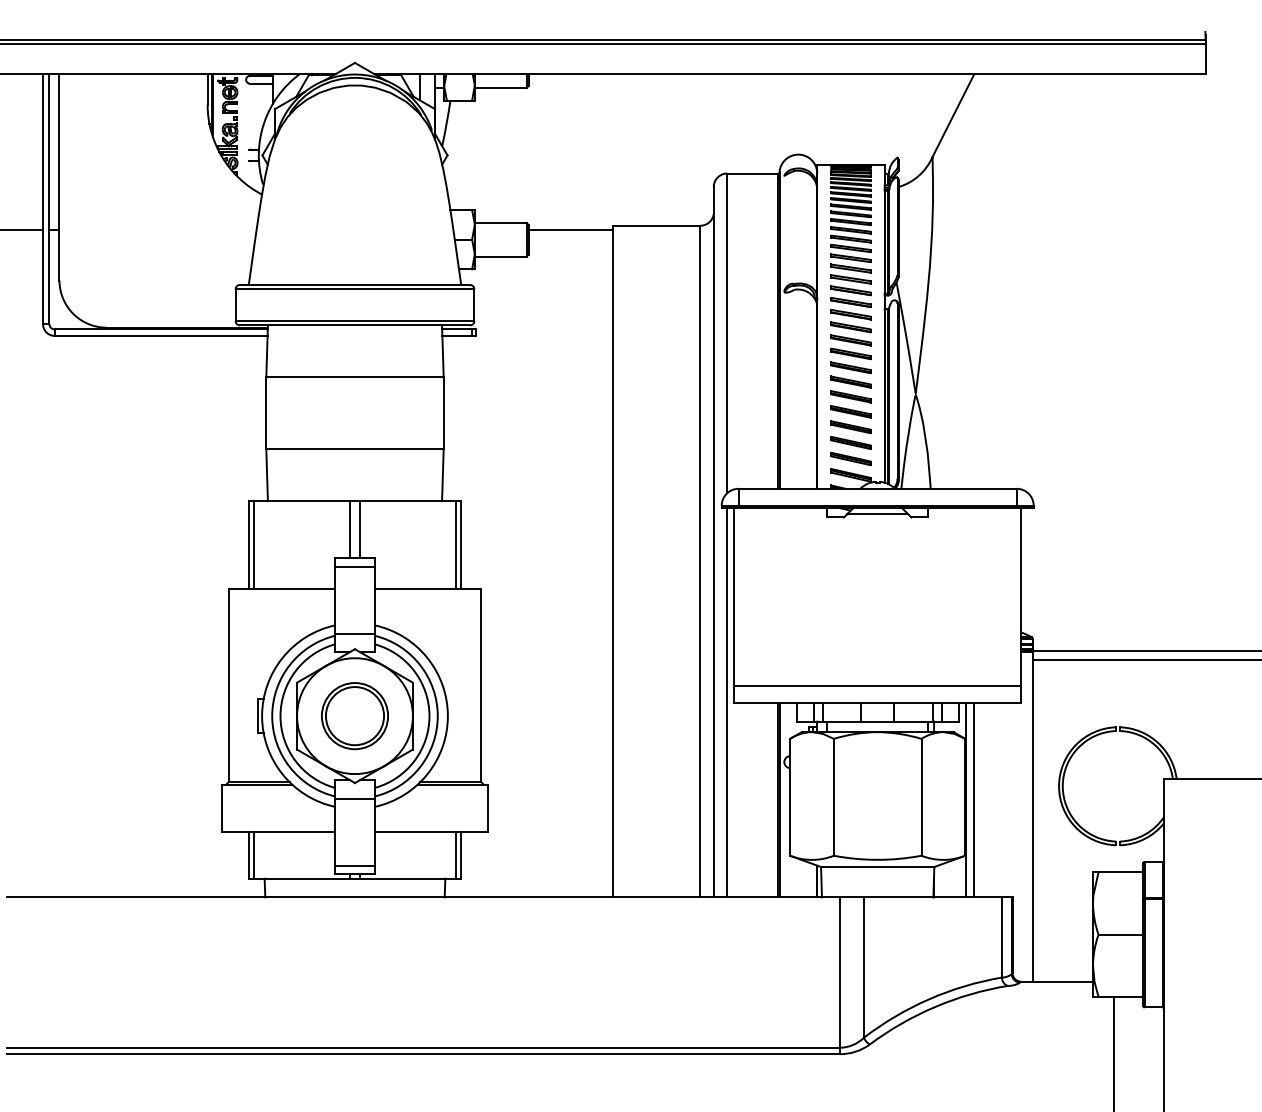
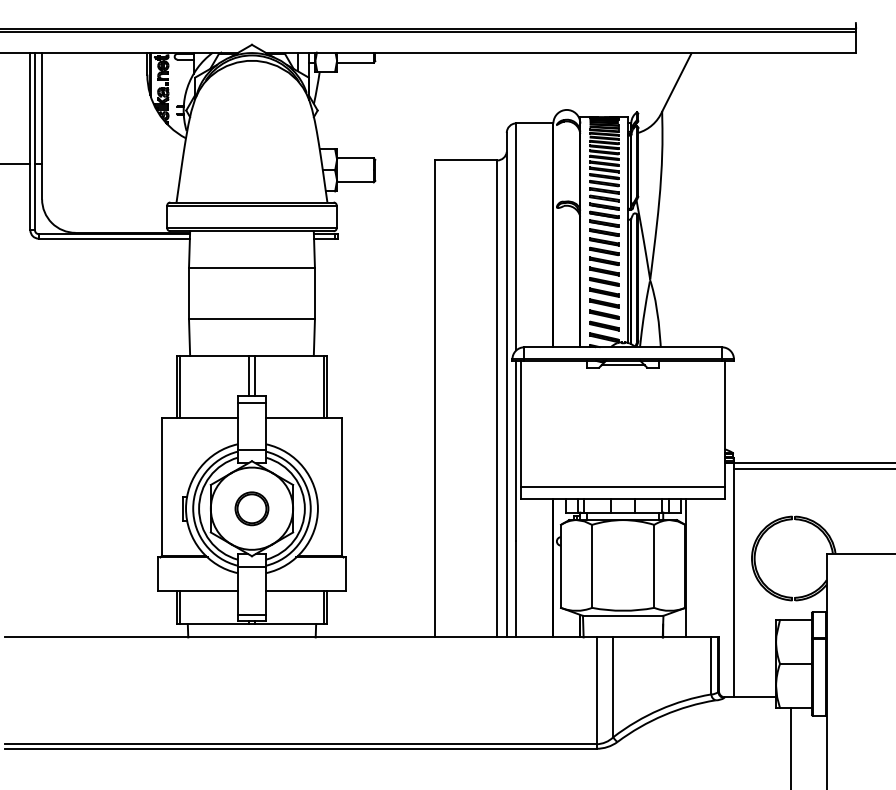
line: (571, 230) -> (405, 163), removed
part: (354, 715) -> (251, 508), size x0.7
line: (973, 800) -> (691, 568), removed

